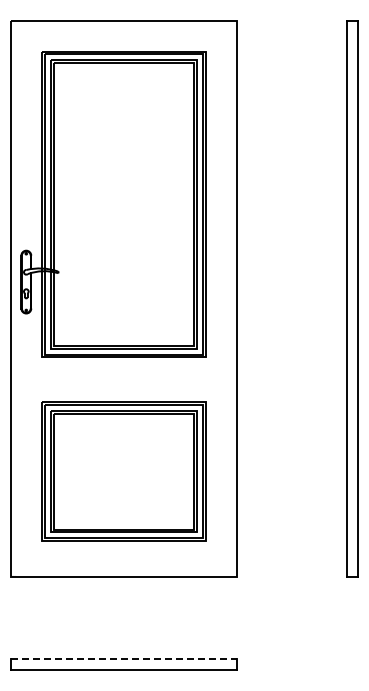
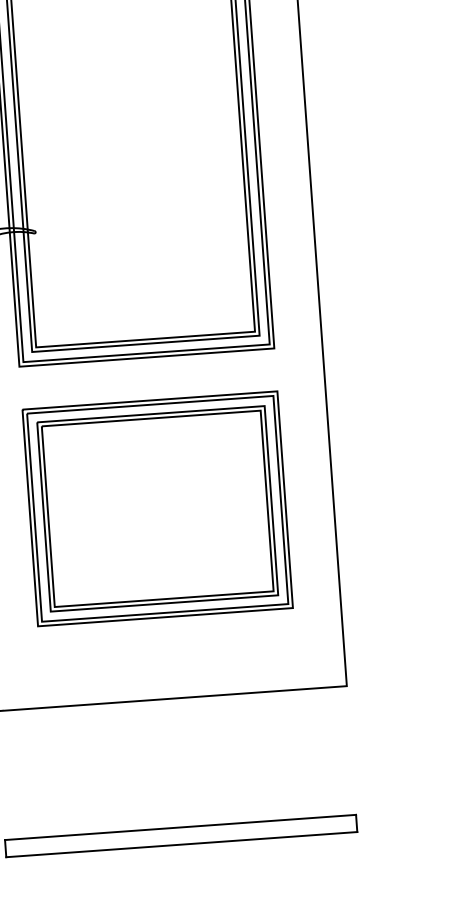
part: (123, 471) -> (157, 508), moved
line: (123, 659) -> (180, 827), dashed -> solid

